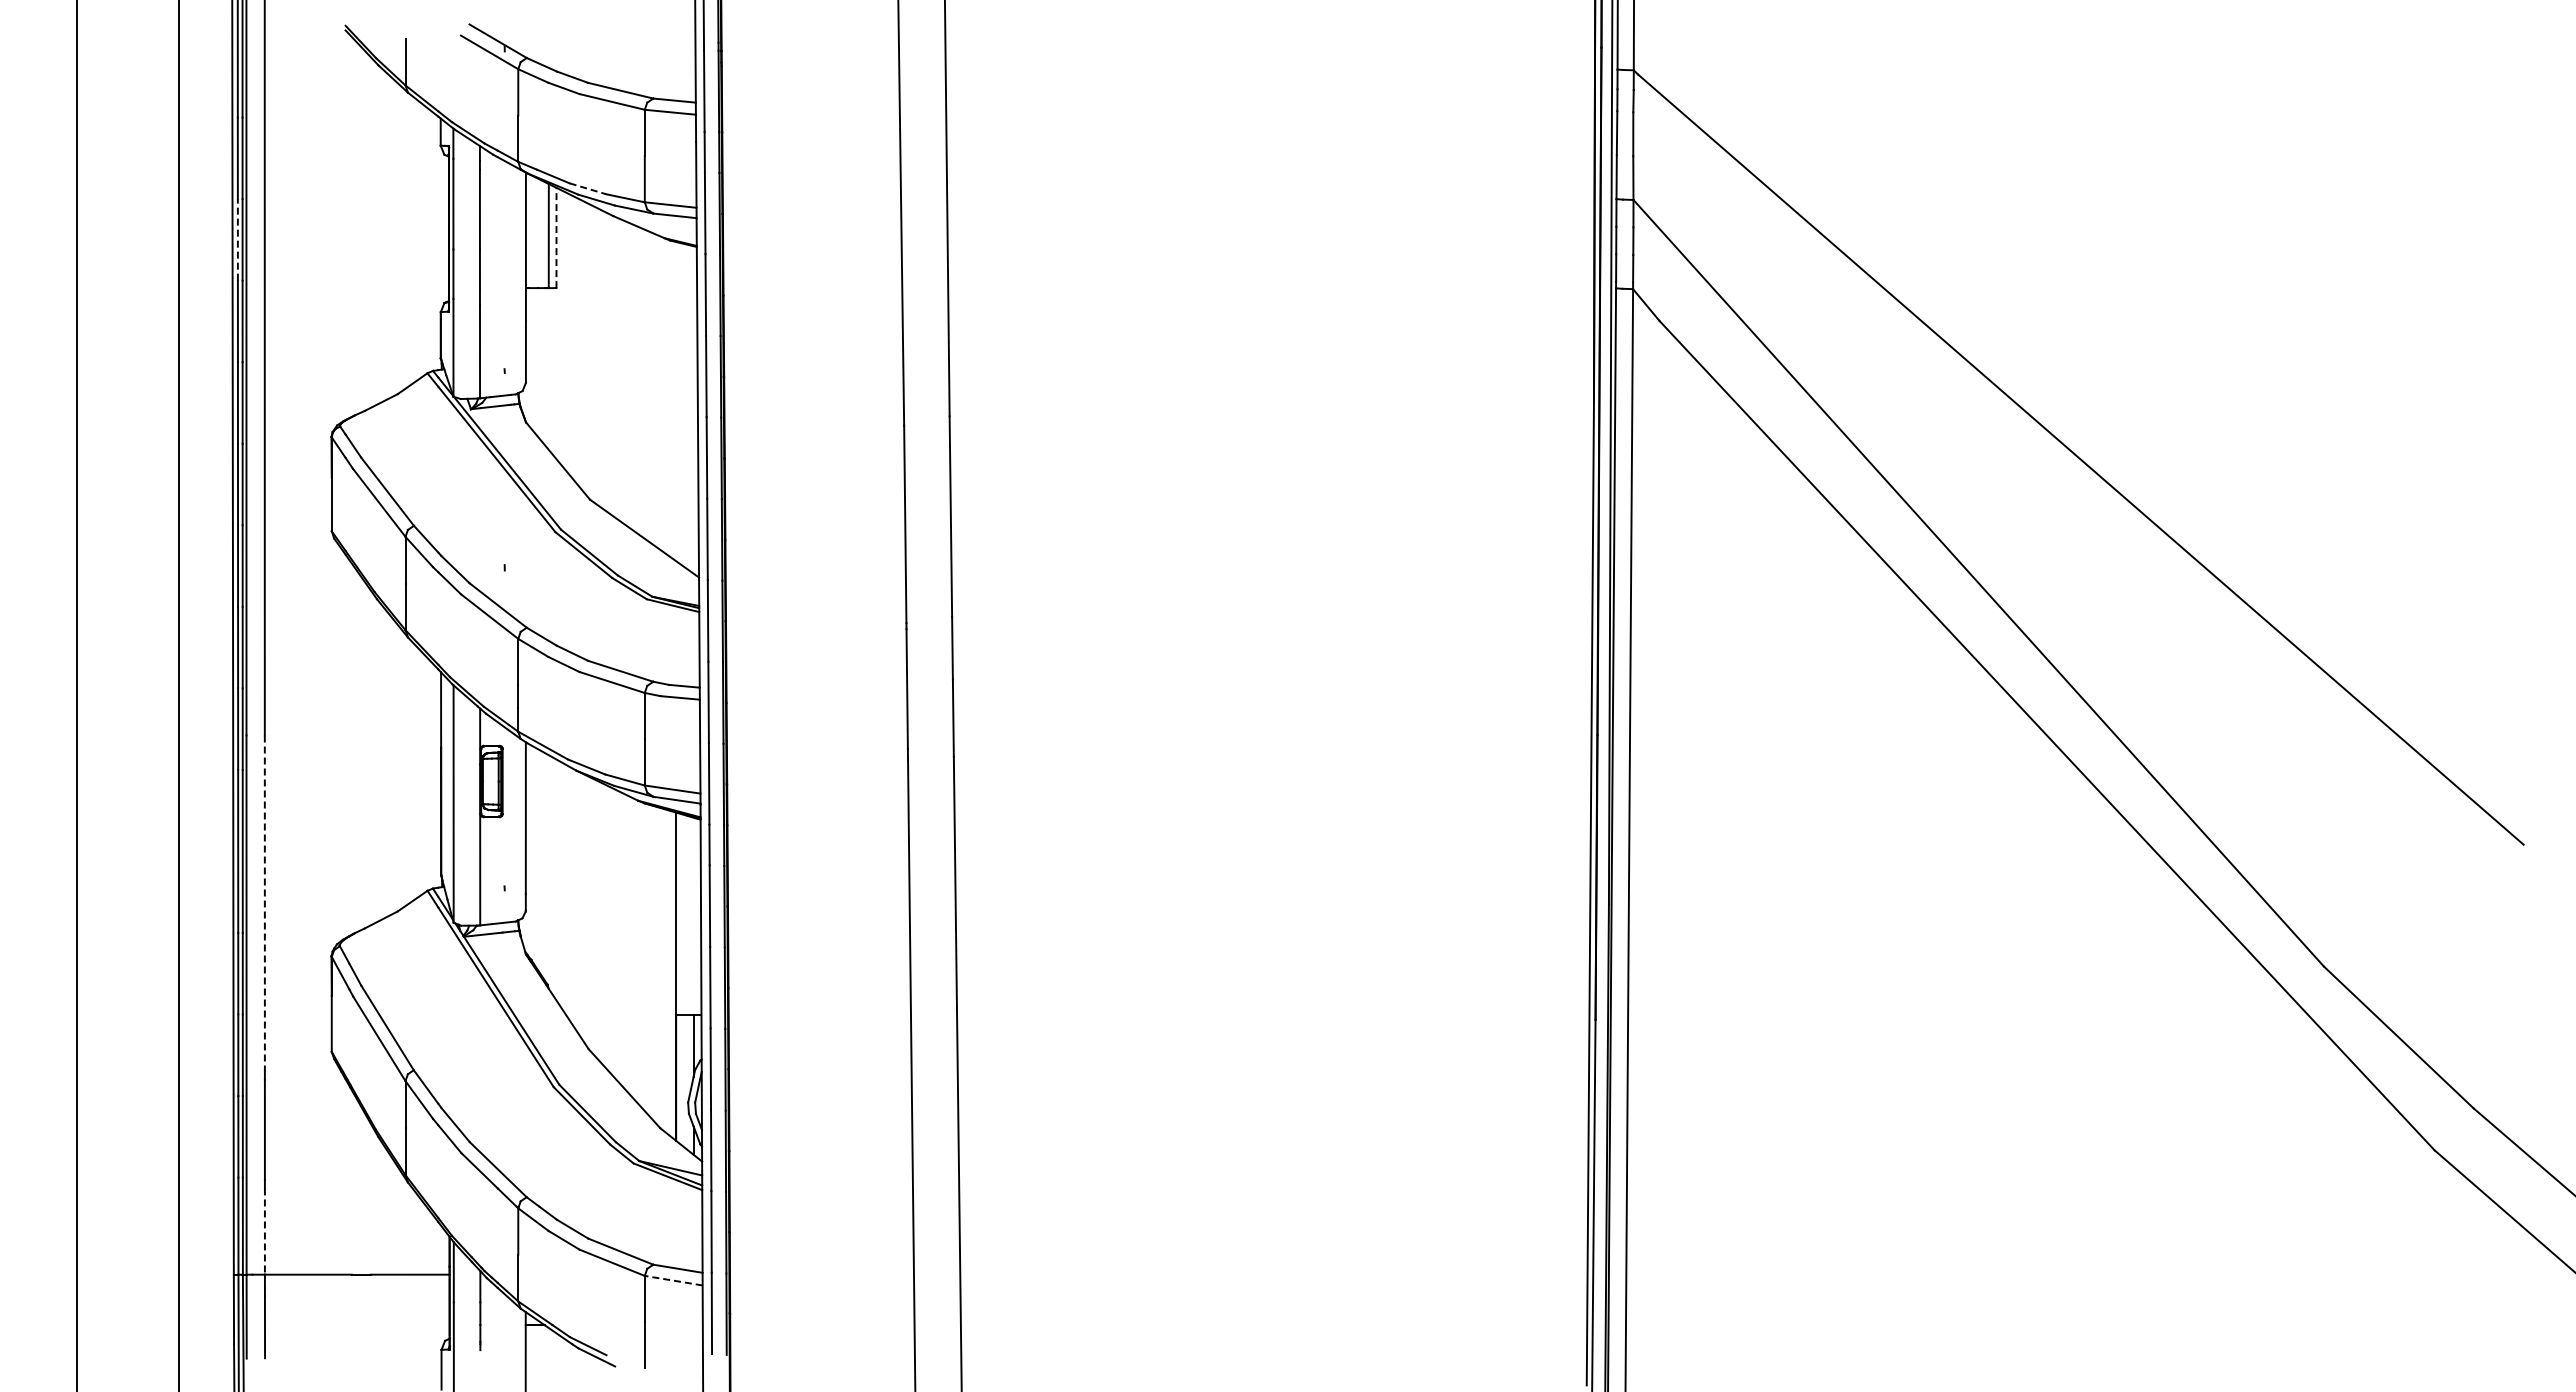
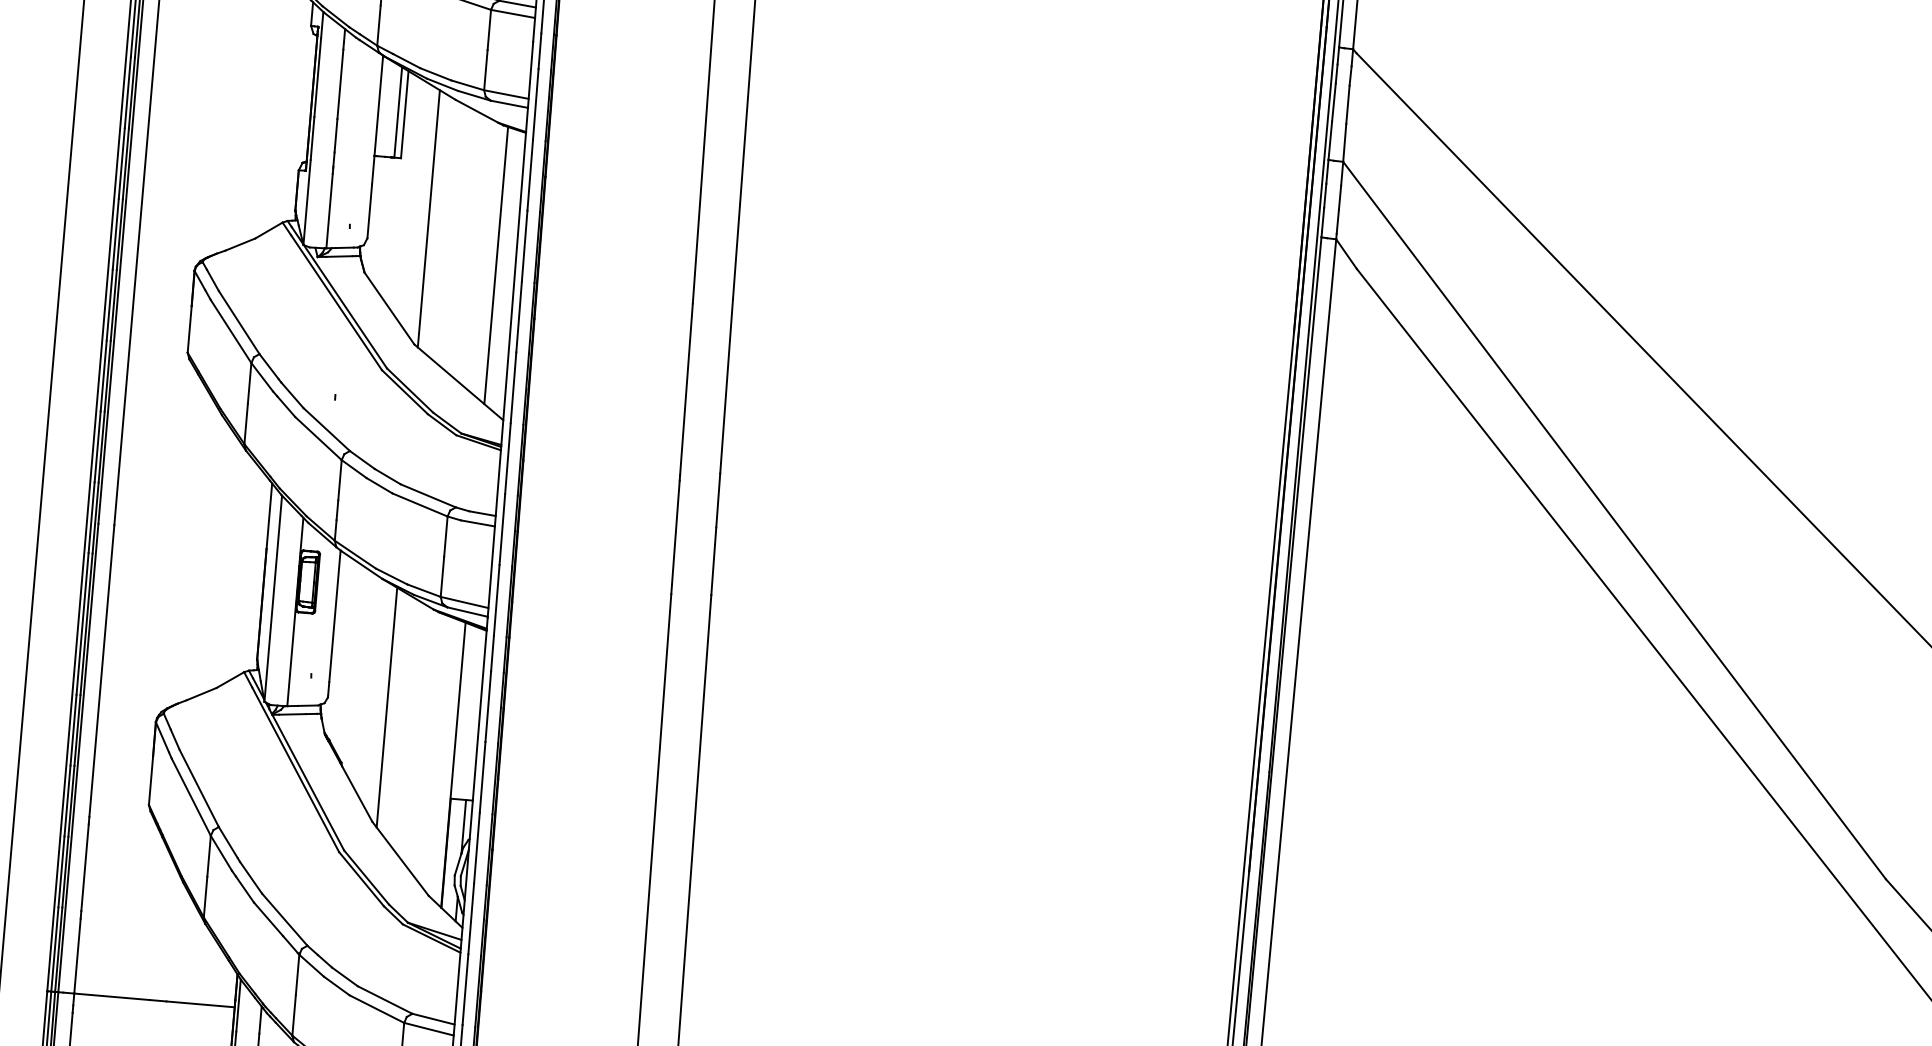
line: (588, 188) -> (436, 74), dashed -> solid
line: (556, 237) -> (404, 114), dashed -> solid
line: (237, 239) -> (127, 92), dashed -> solid
line: (594, 354) -> (429, 218), added
line: (675, 400) -> (496, 264), added
line: (264, 903) -> (101, 671), dashed -> solid
line: (594, 917) -> (387, 707), added
line: (264, 1232) -> (77, 956), dashed -> solid
line: (673, 1280) -> (428, 1029), dashed -> solid

